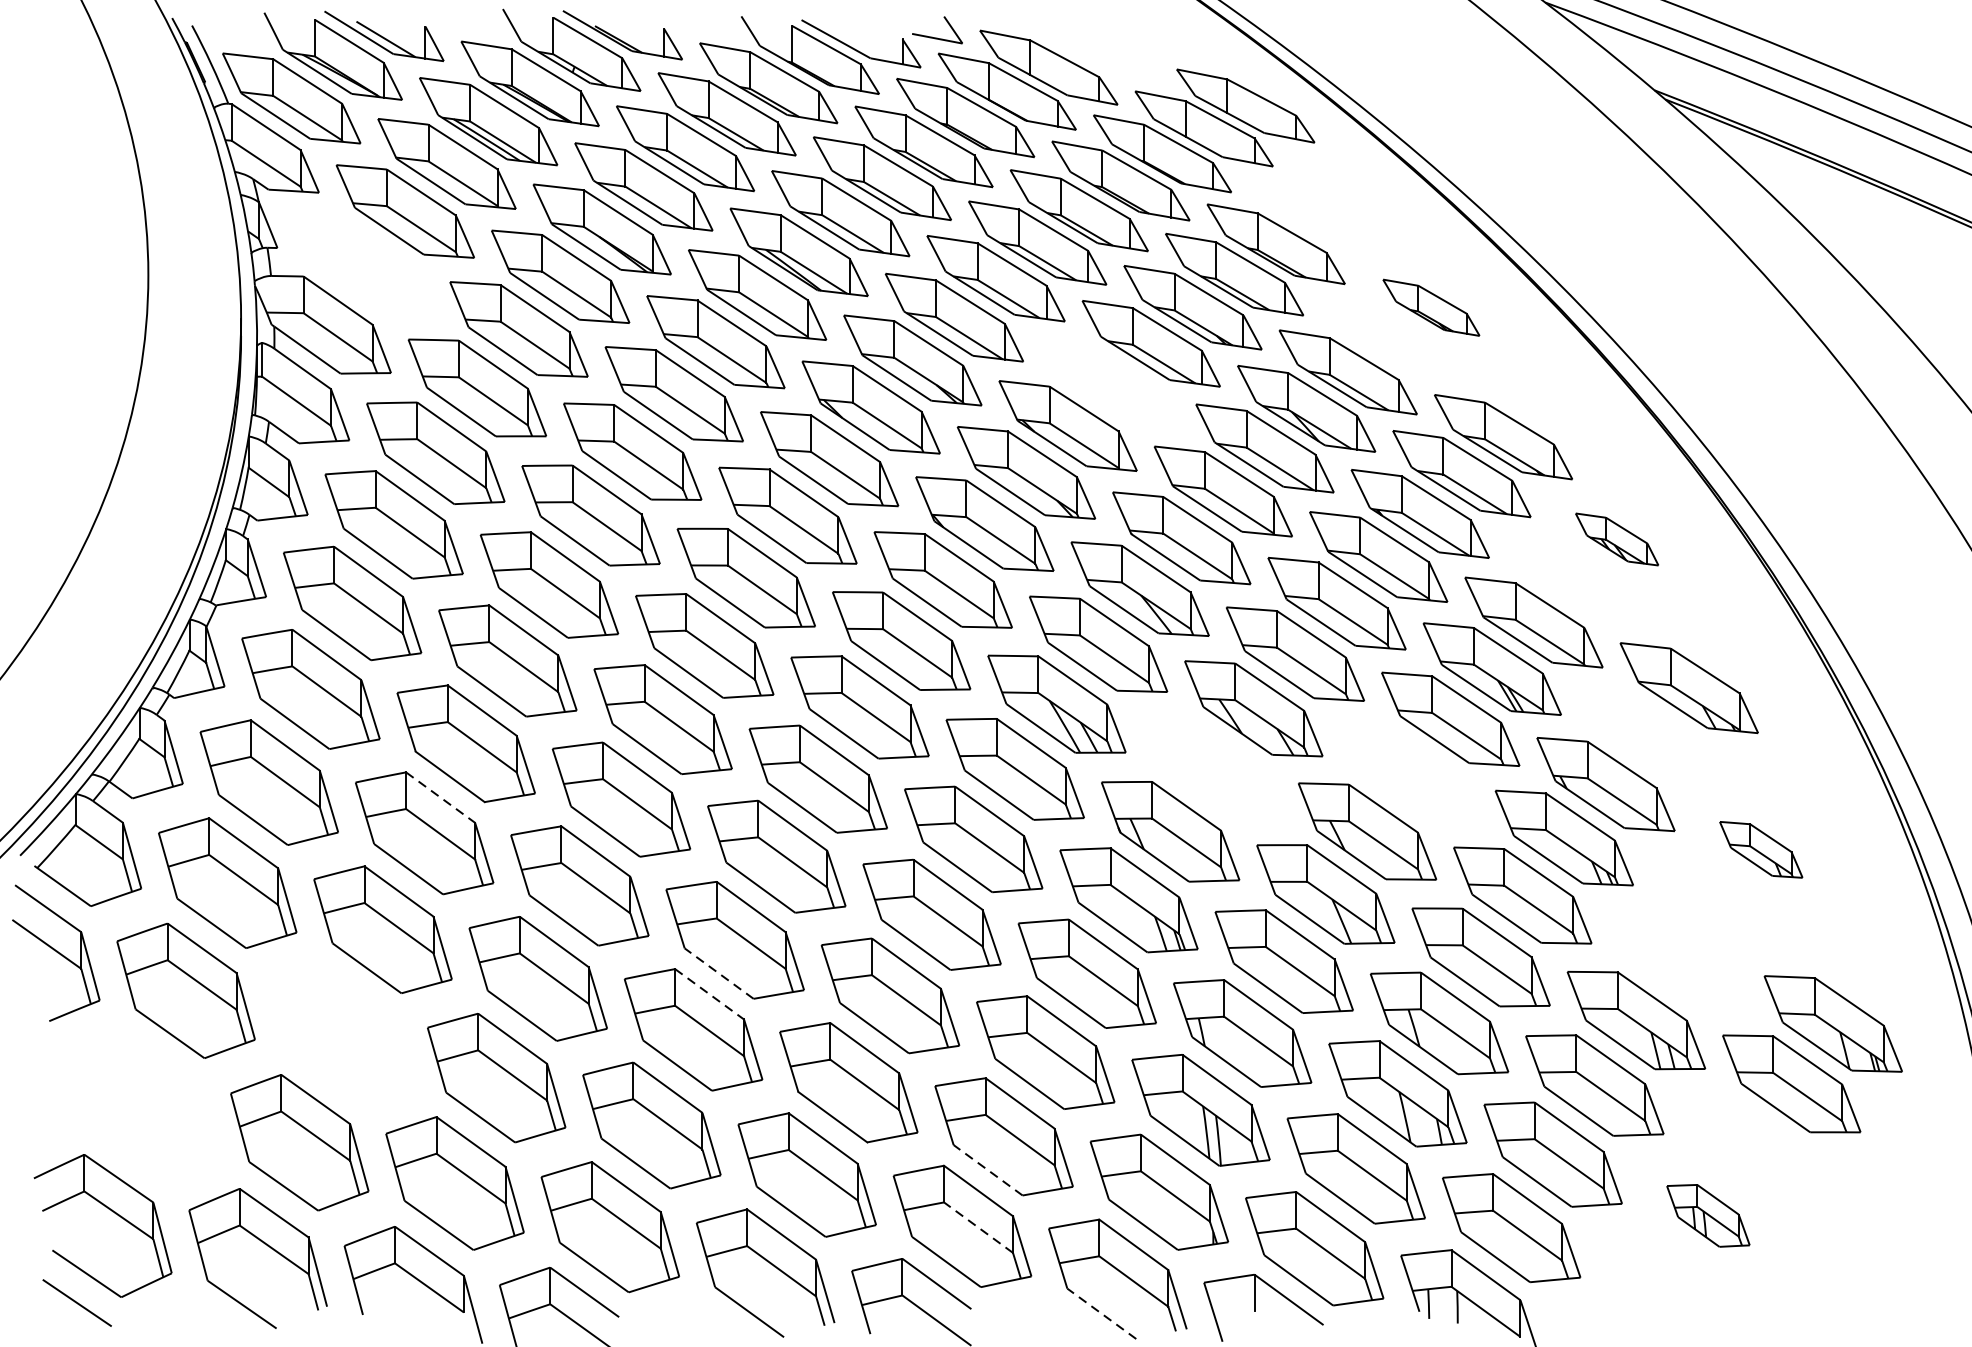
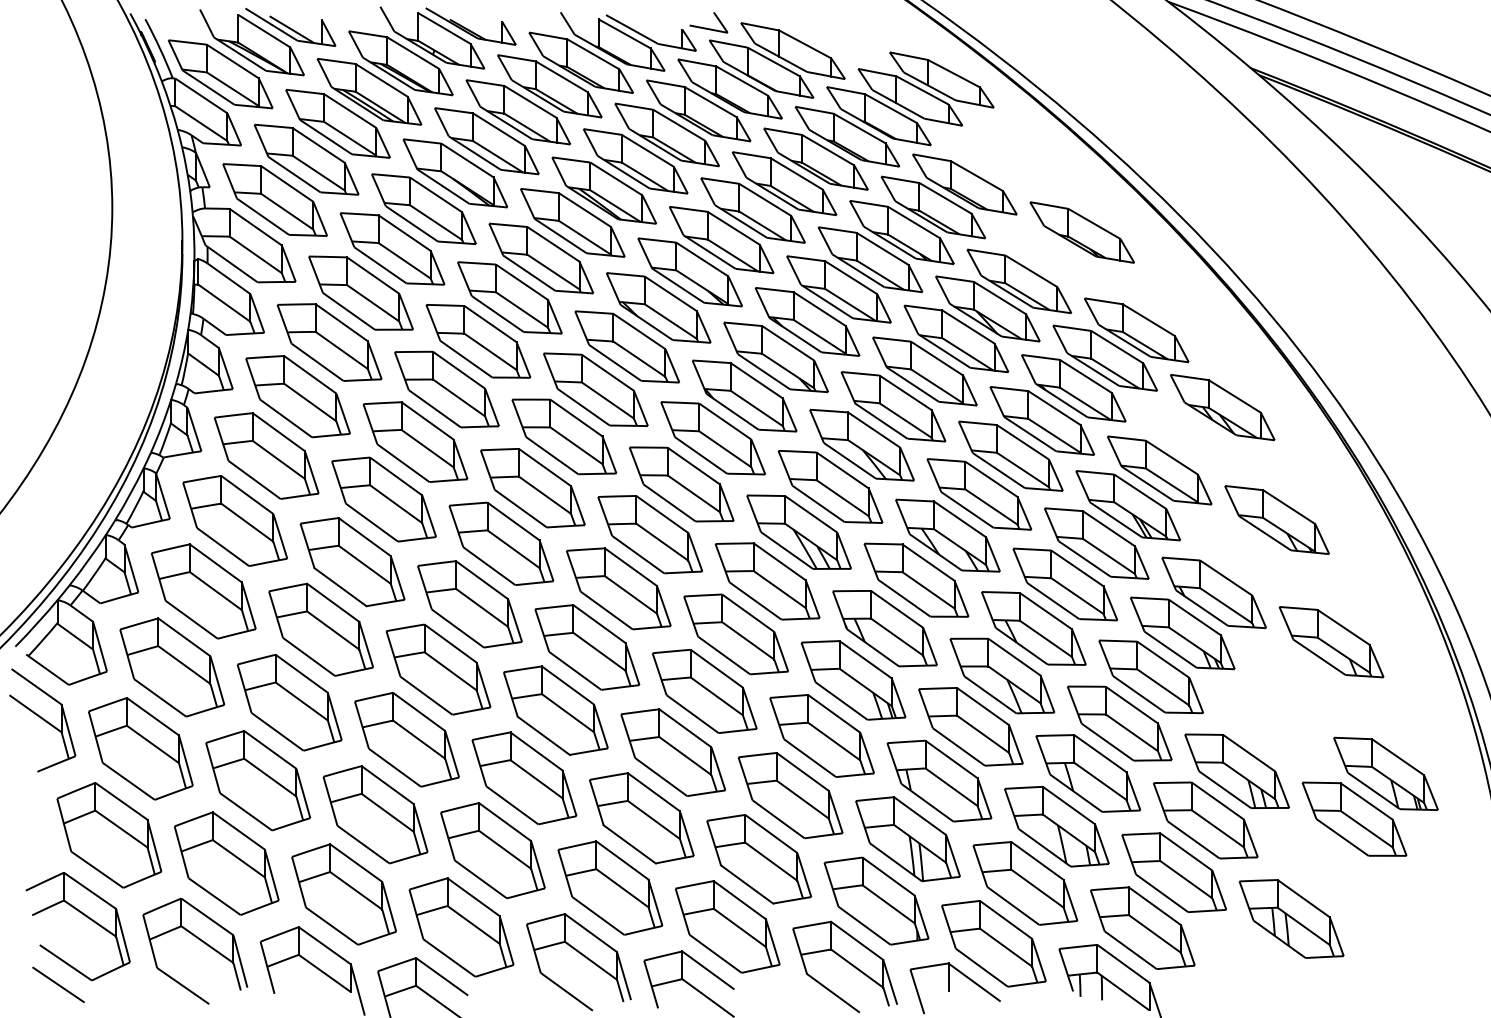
part: (362, 264) -> (274, 199), added
part: (1430, 307) -> (1081, 232), size x1.43
part: (1109, 383) -> (838, 289), added
part: (1617, 539) -> (1222, 407), size x1.67
part: (1212, 766) -> (916, 579), added
part: (1409, 773) -> (1065, 584), added
line: (440, 798) -> (333, 603), dashed -> solid
part: (1761, 850) -> (1331, 642), size x1.67
line: (718, 973) -> (543, 735), dashed -> solid
line: (709, 994) -> (536, 751), dashed -> solid
part: (341, 1032) -> (258, 780), added
part: (144, 1105) -> (109, 835), added
line: (987, 1170) -> (746, 884), dashed -> solid
part: (1708, 1215) -> (1291, 918), size x1.67
line: (978, 1227) -> (739, 927), dashed -> solid
line: (1101, 1313) -> (832, 992), dashed -> solid

